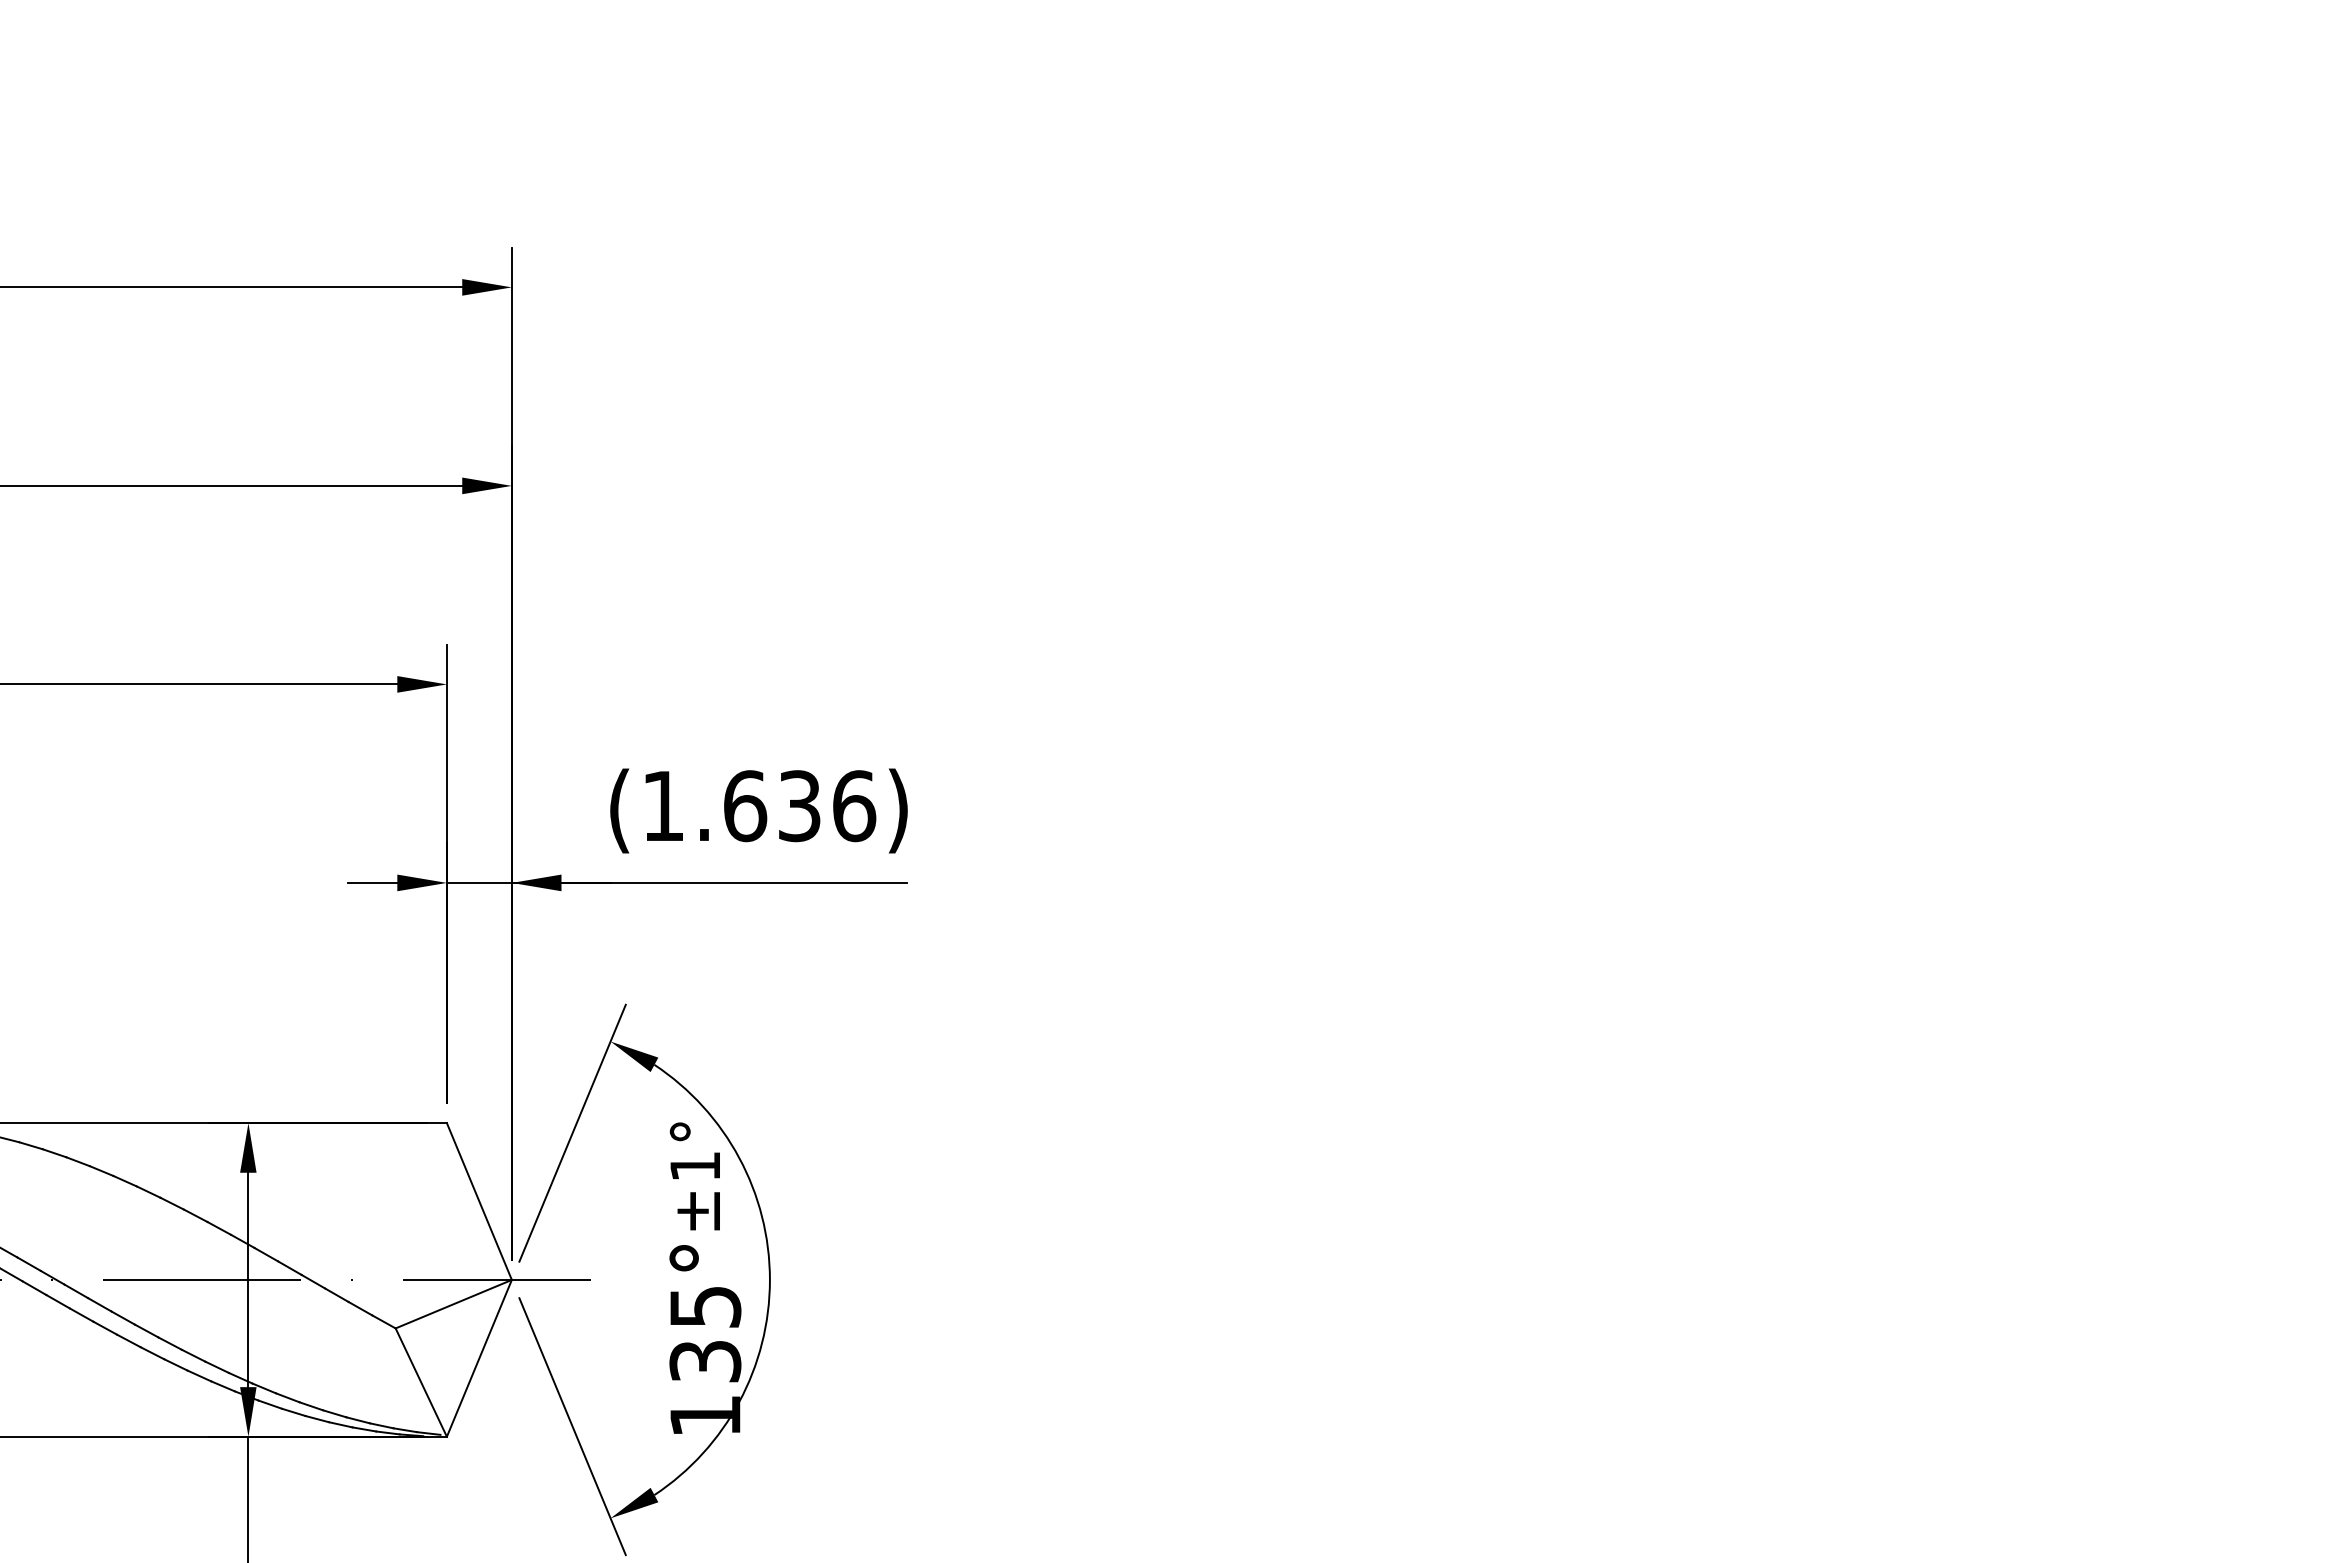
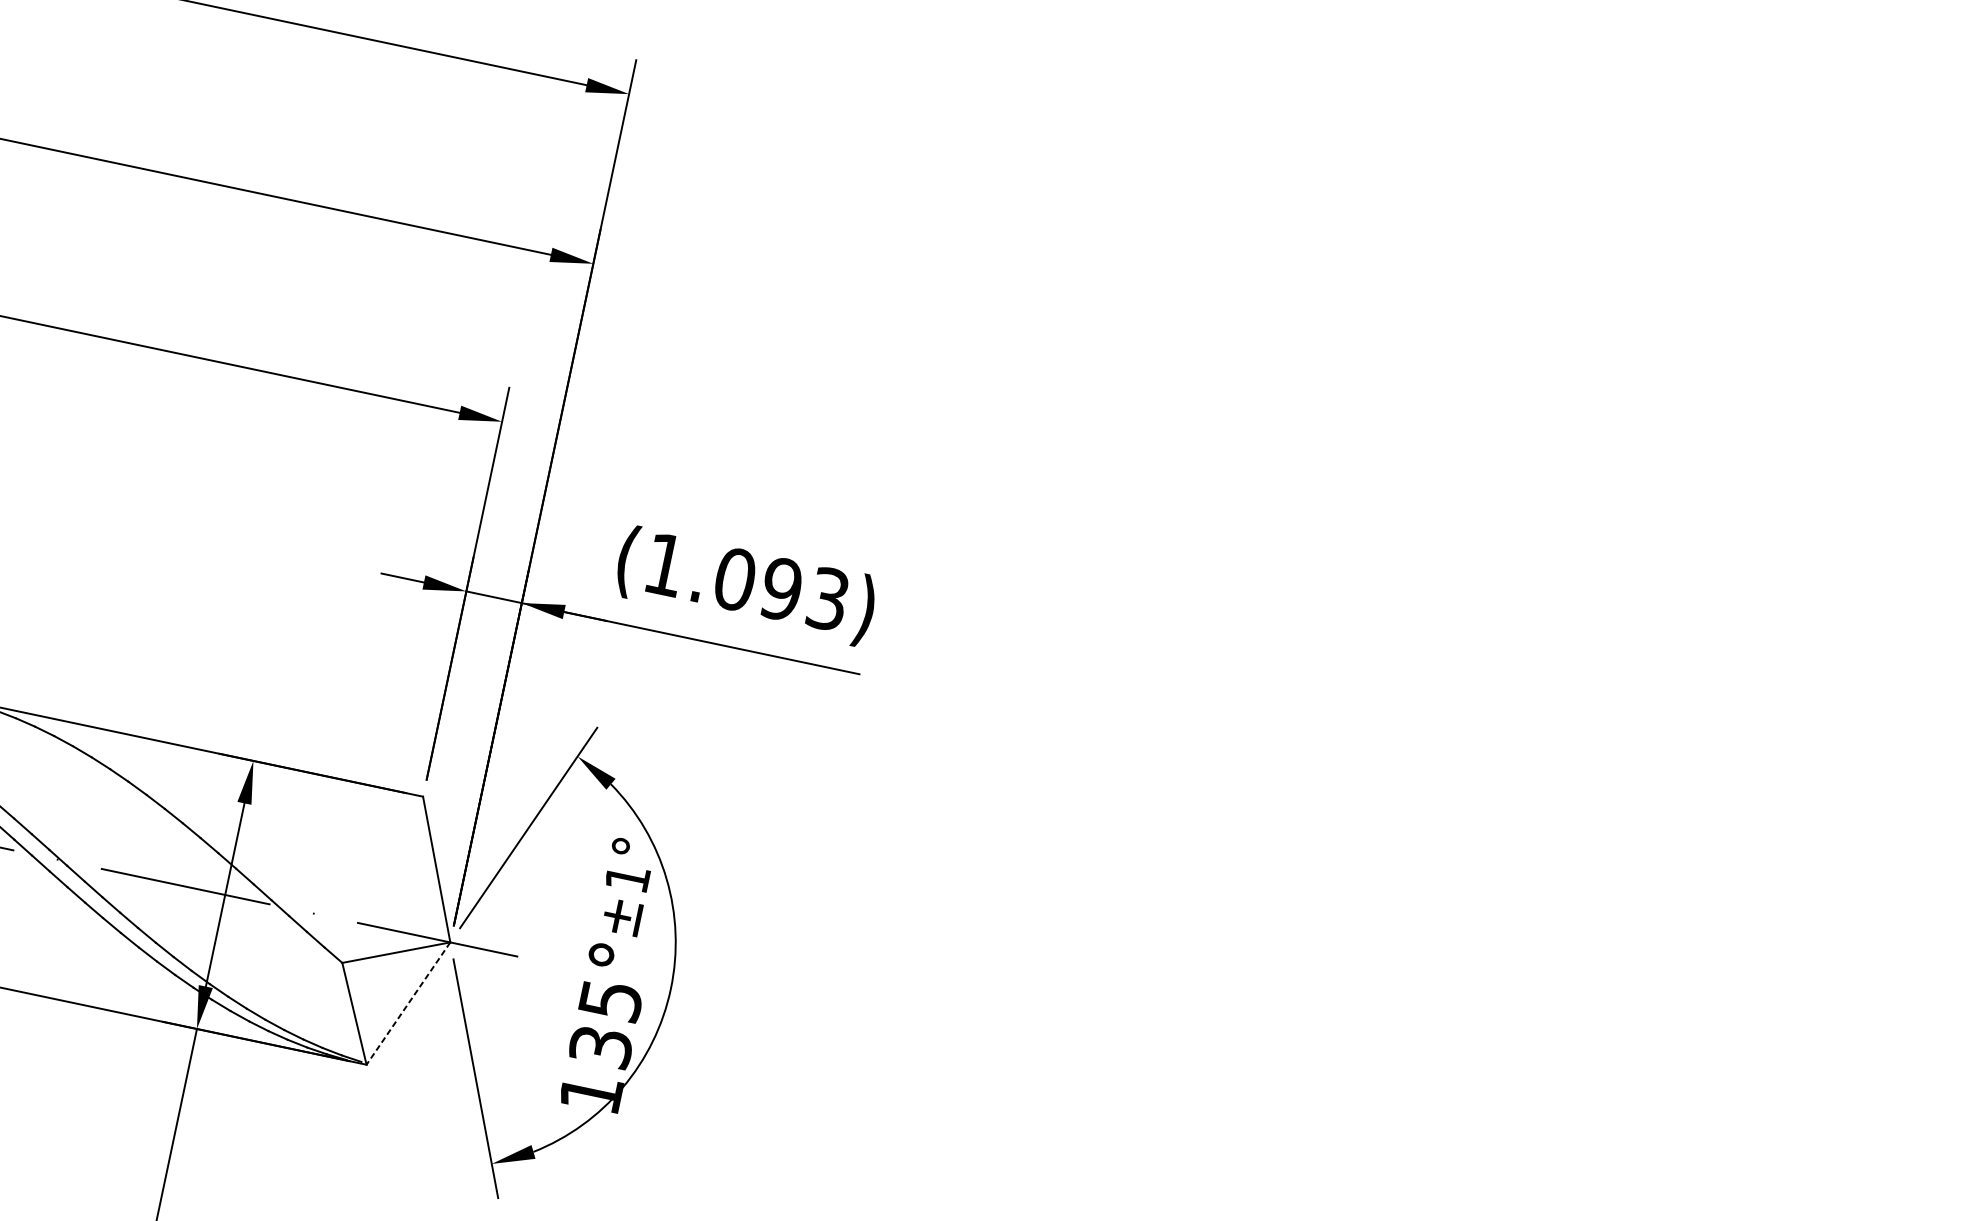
text: (799, 806) -> (781, 589), (1.636) -> (1.093)
line: (479, 1358) -> (408, 1003), solid -> dashed

